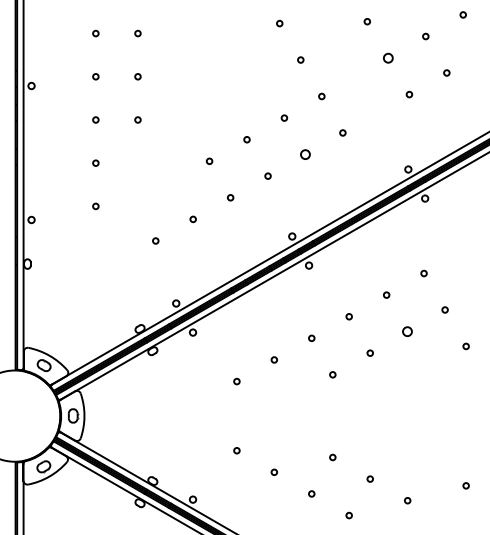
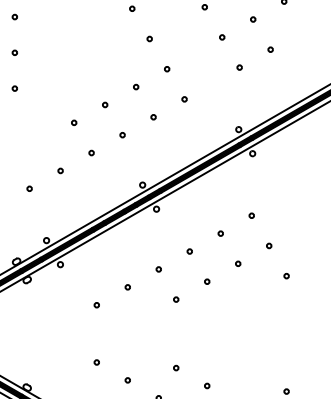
circle: (388, 57) -> (222, 36), size x0.62
circle: (305, 154) -> (153, 117), size x0.62
circle: (407, 331) -> (238, 263), size x0.62

